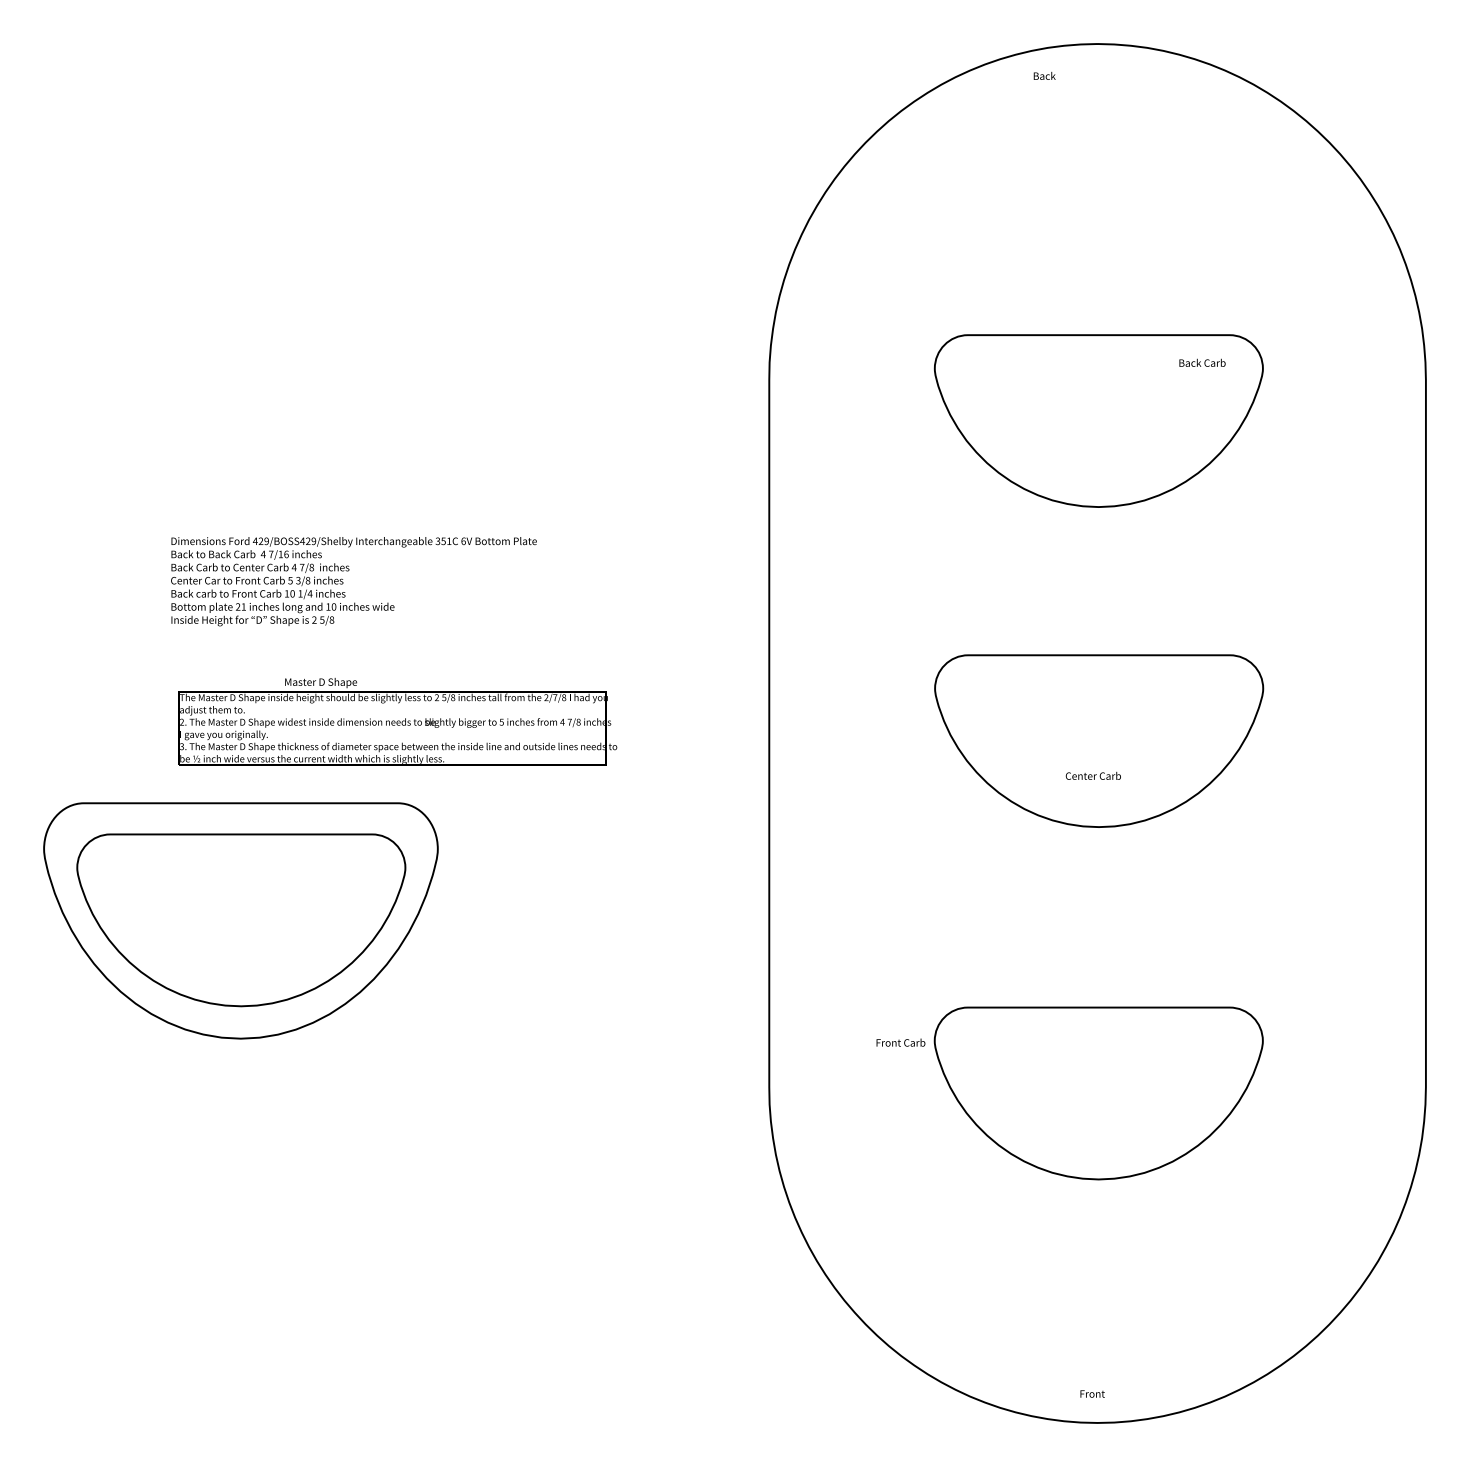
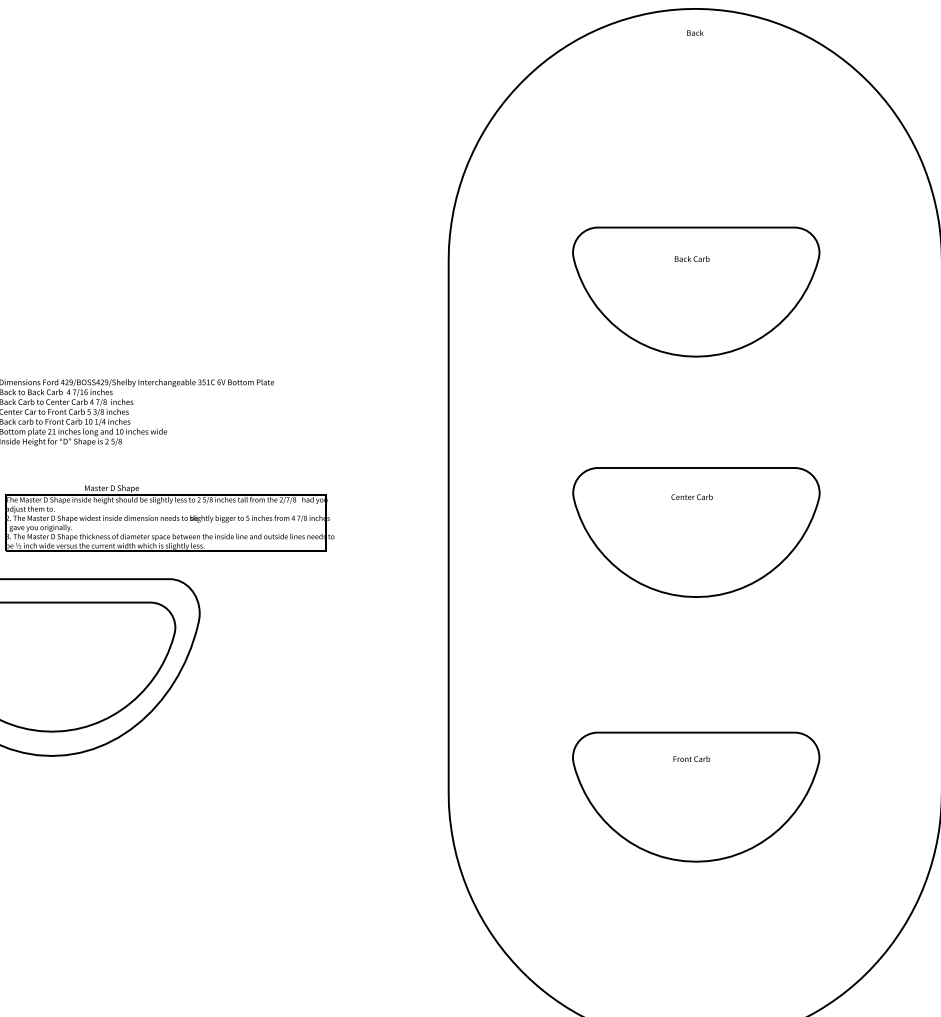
text: (1044, 75) -> (695, 32), moved
text: (1202, 362) -> (692, 258), moved
text: (1092, 775) -> (691, 496), moved
text: (900, 1042) -> (691, 758), moved

